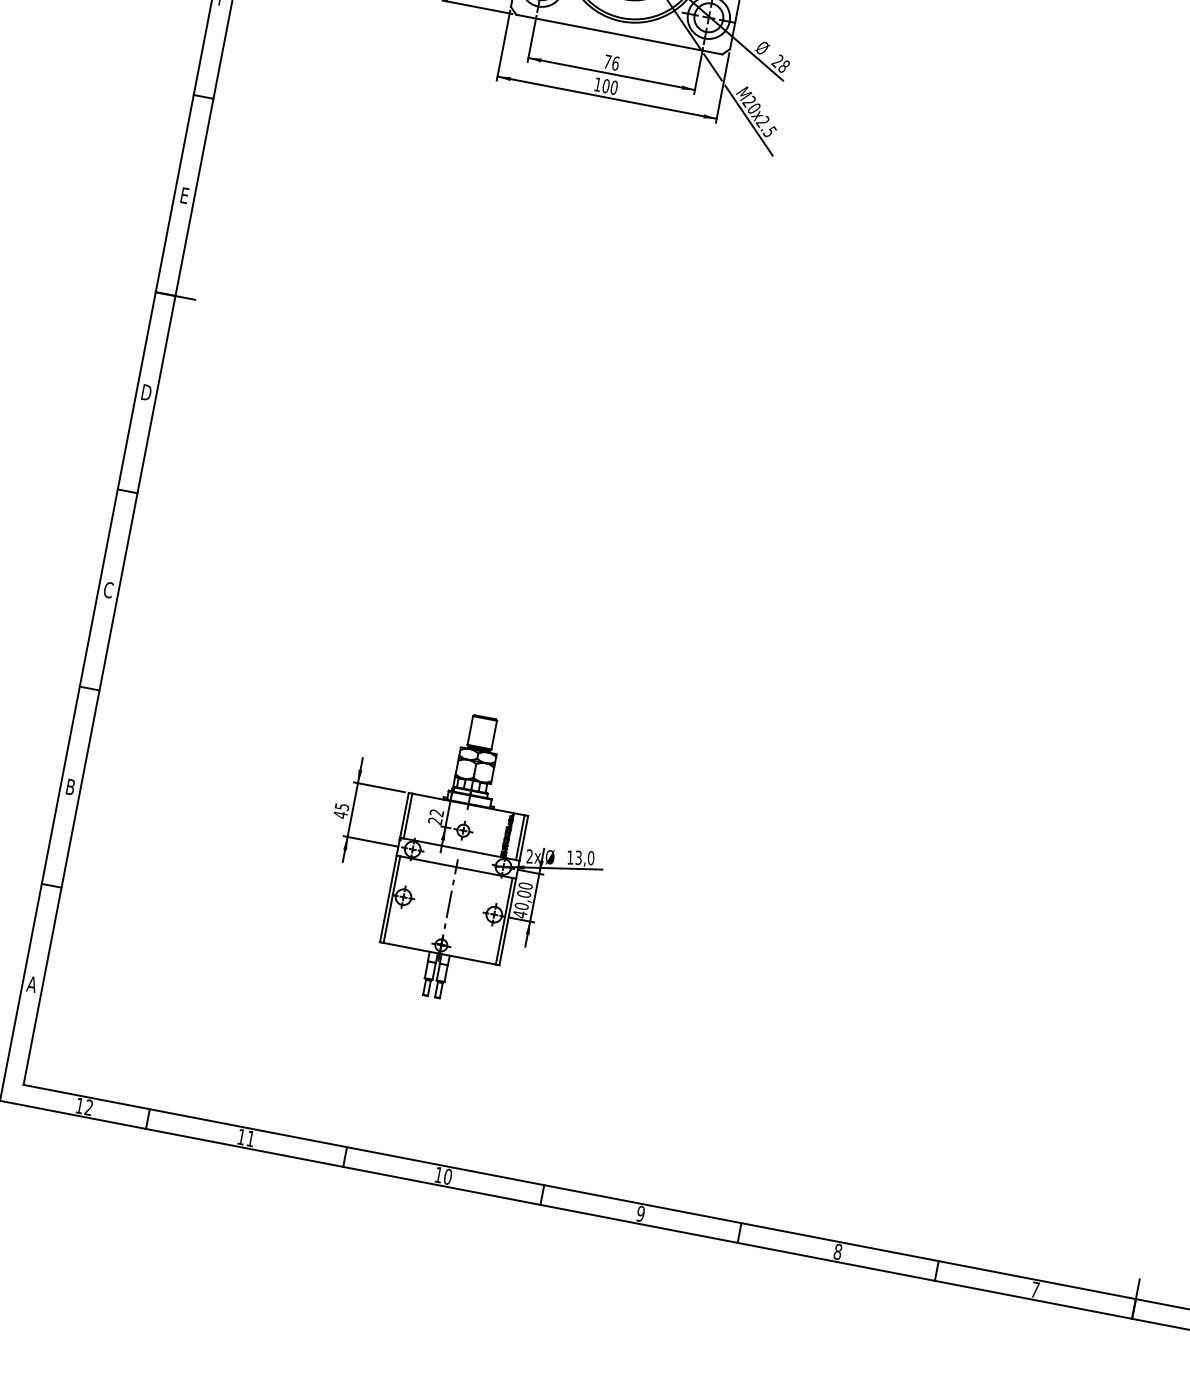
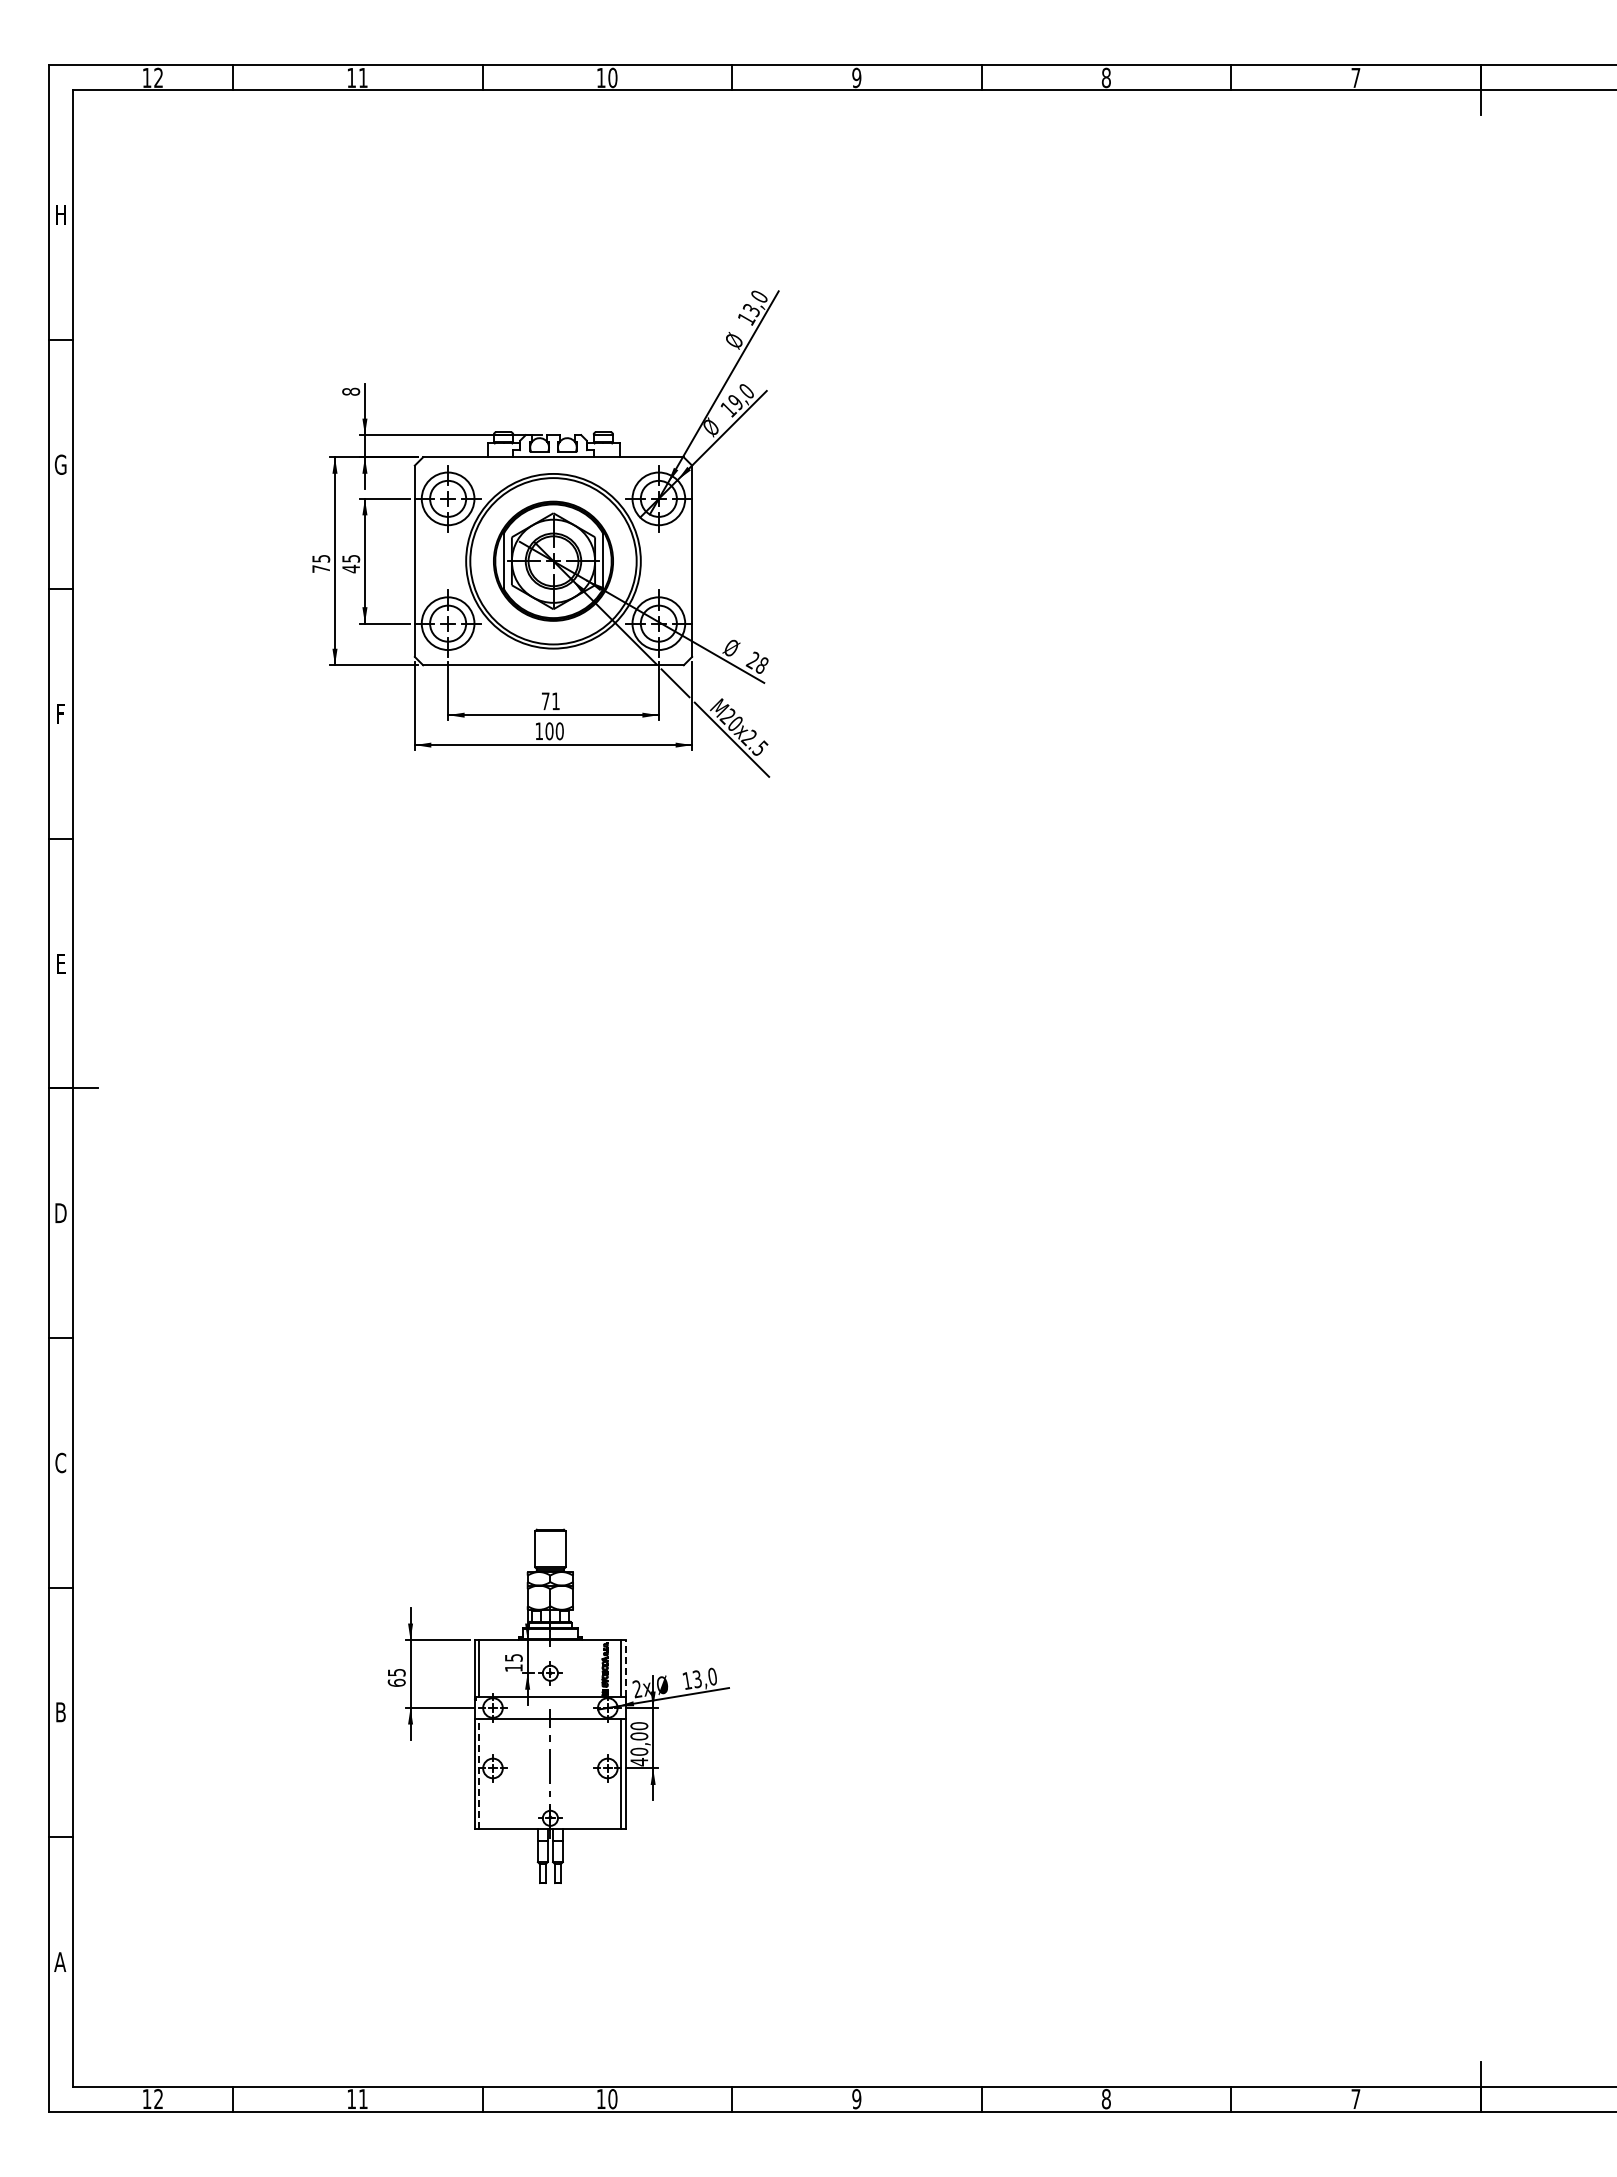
text: (616, 63) -> (556, 701), 76 -> 71
text: (340, 814) -> (396, 1682), 45 -> 65
text: (435, 817) -> (513, 1663), 22 -> 15
line: (523, 837) -> (625, 1667), solid -> dashed
line: (391, 899) -> (479, 1774), solid -> dashed

